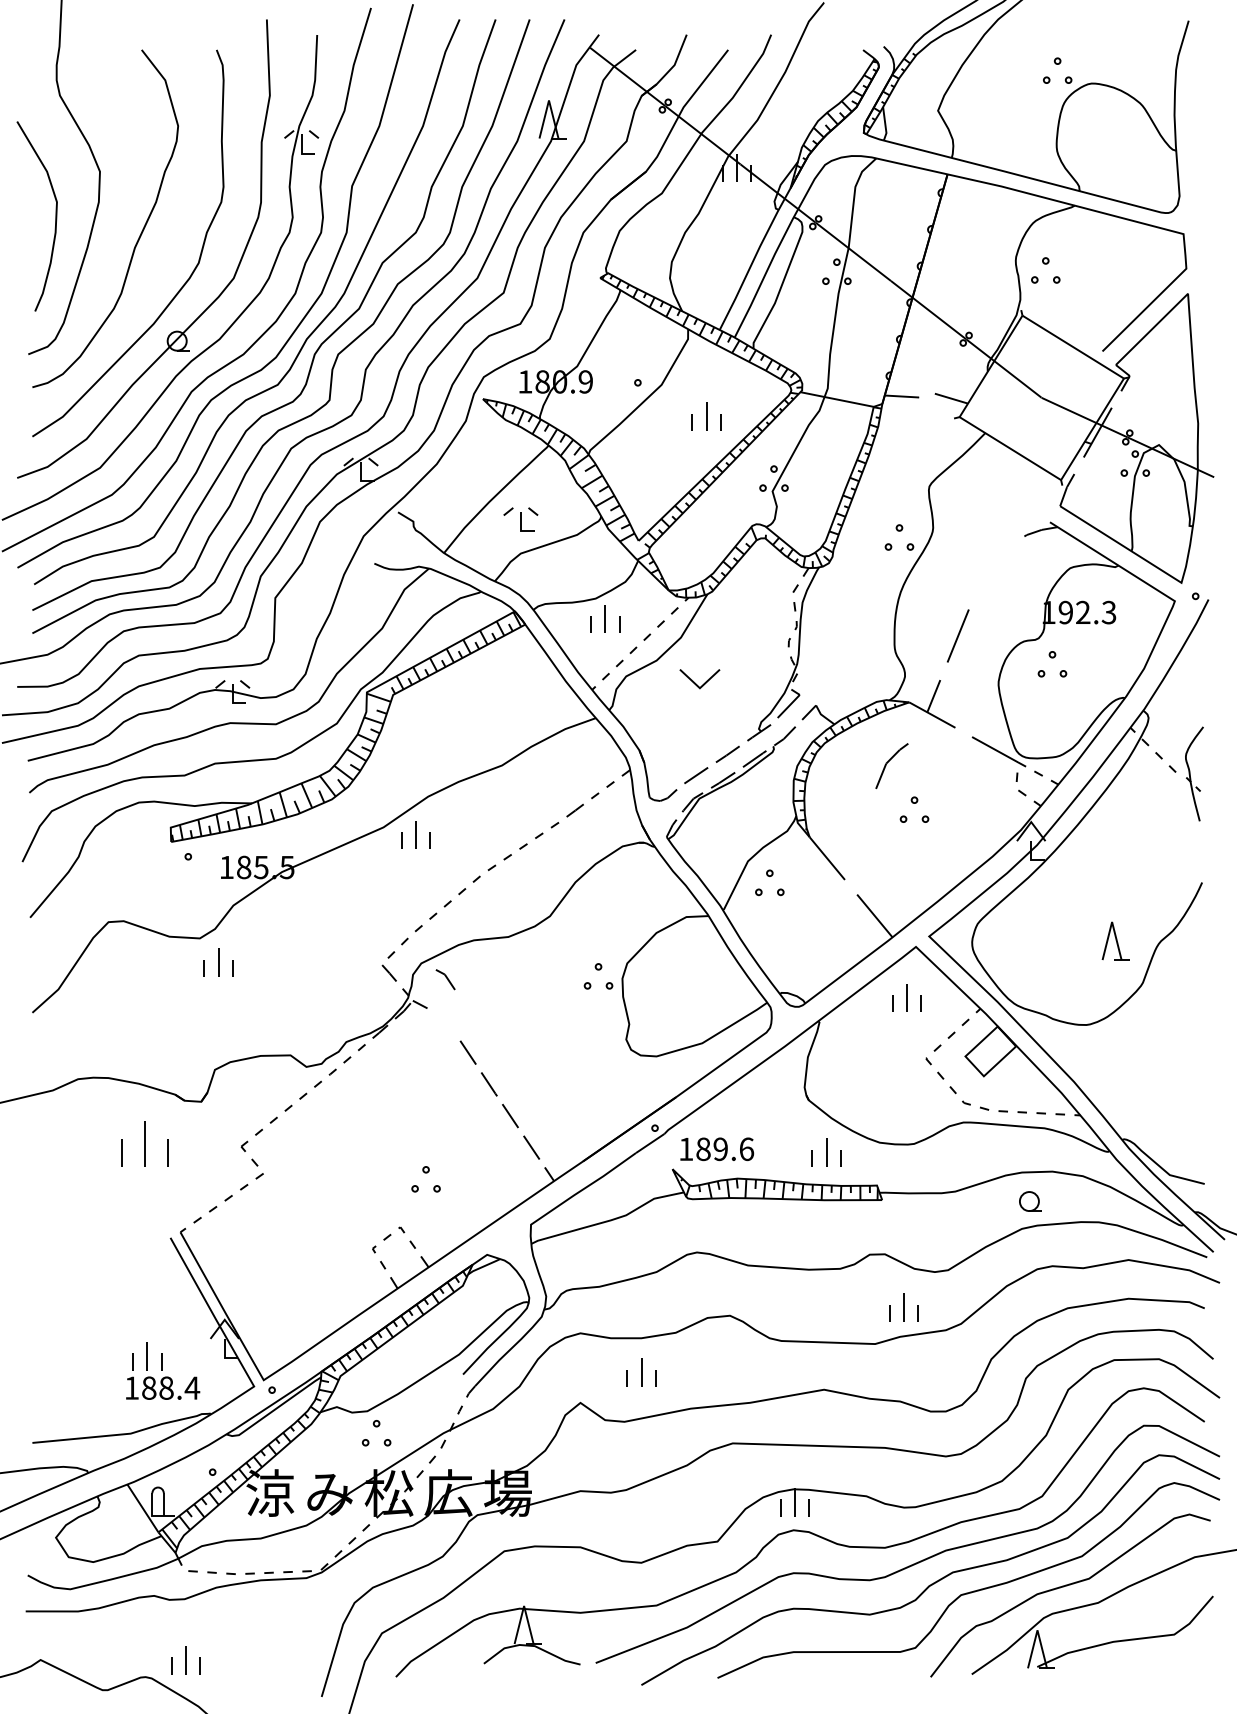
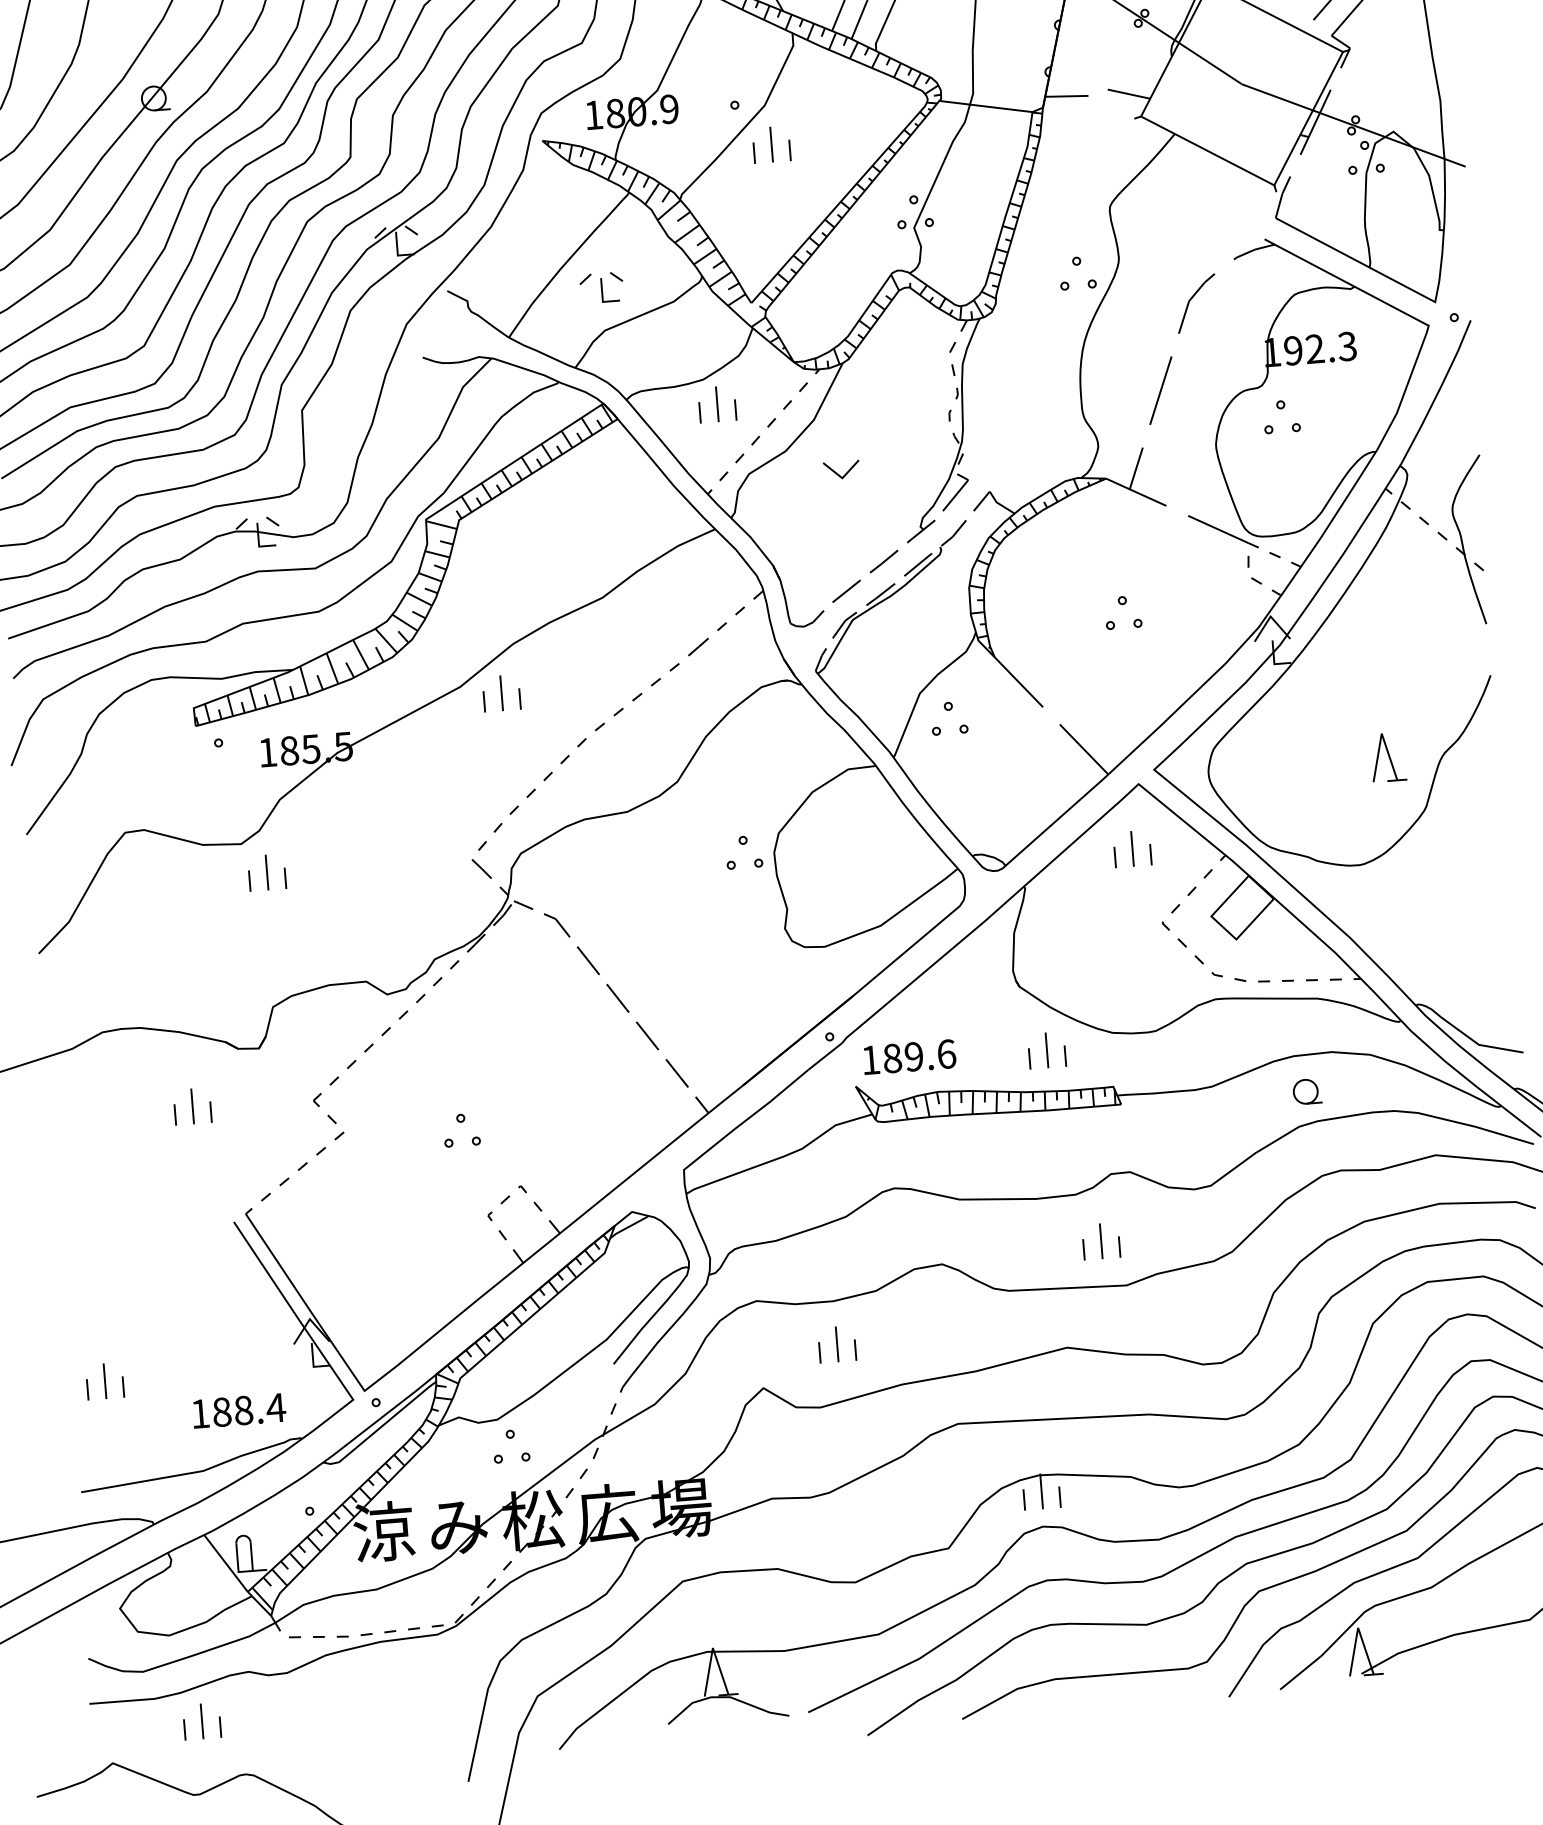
part: (706, 416) -> (771, 144), moved
part: (699, 678) -> (841, 469), size x0.71
part: (891, 765) -> (1195, 302), moved
part: (1194, 773) -> (1470, 539), size x1.43
part: (445, 979) -> (556, 925), moved
part: (144, 1143) -> (192, 1106), size x0.62
part: (425, 1179) -> (461, 1130), moved
part: (903, 1307) -> (1100, 1241), moved
part: (147, 1356) -> (105, 1381), moved
part: (185, 1660) -> (201, 1721), moved

